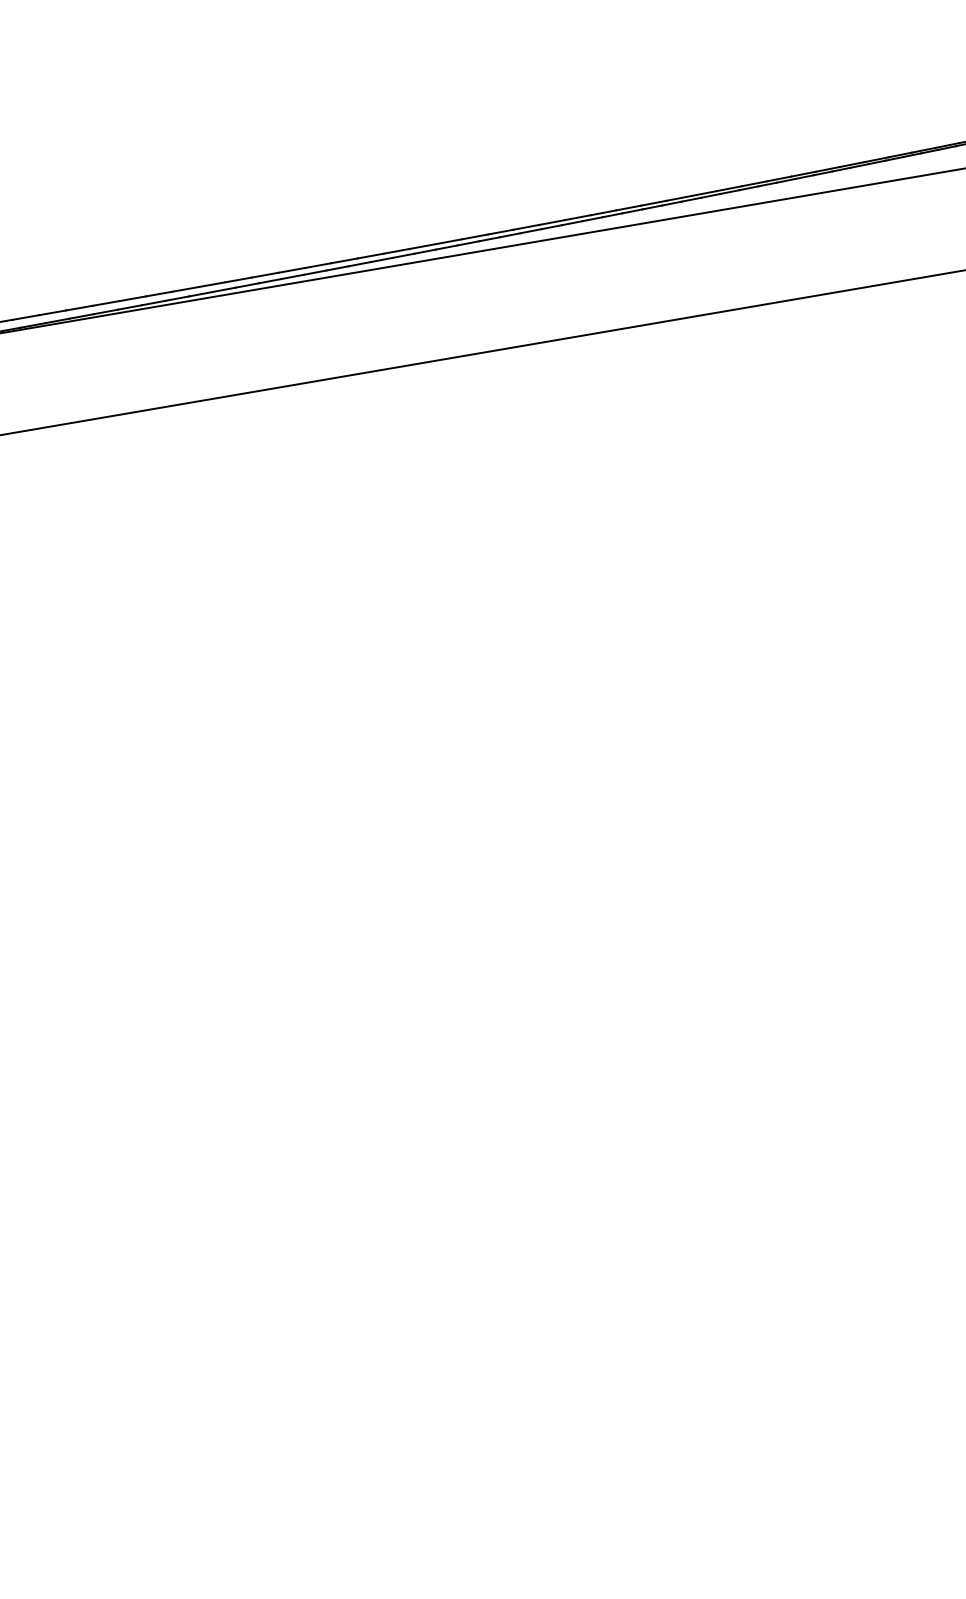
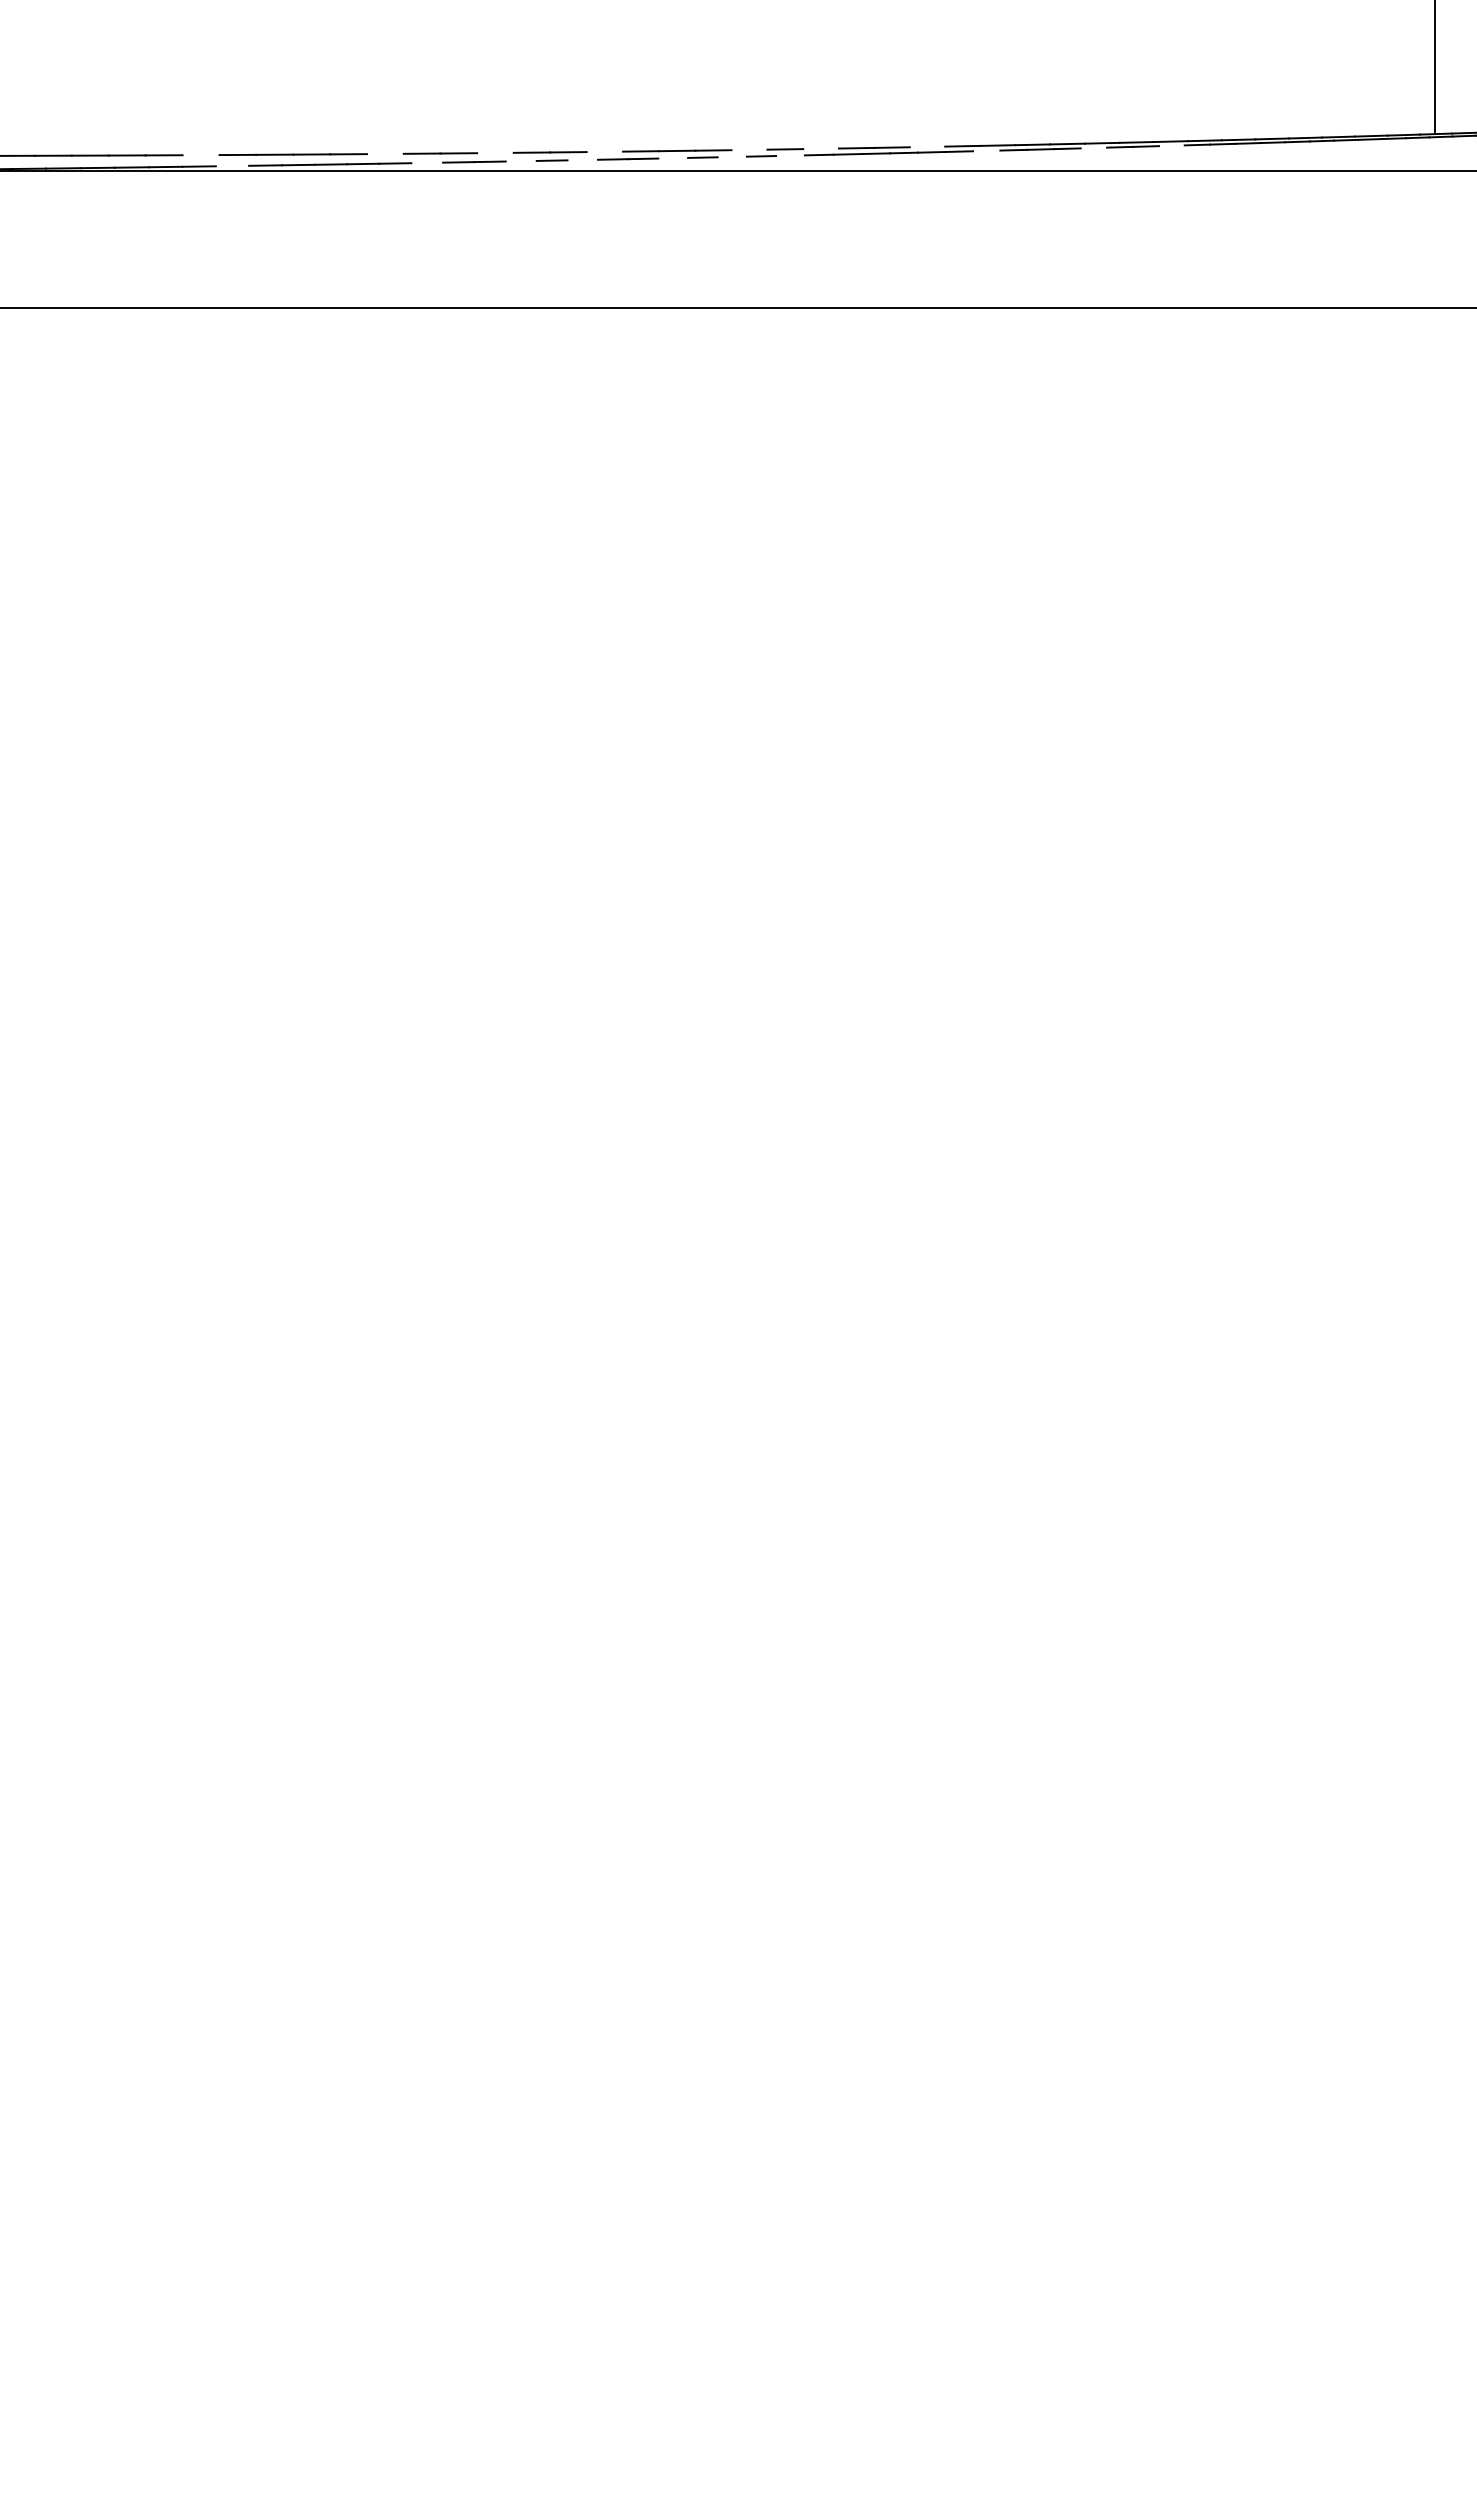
line: (804, 176) -> (1171, 145), removed
line: (748, 187) -> (1093, 147), removed
line: (671, 203) -> (986, 150), removed
line: (628, 207) -> (927, 146), removed
line: (551, 222) -> (820, 148), removed
line: (500, 231) -> (749, 149), removed
line: (531, 231) -> (790, 155), removed
line: (488, 239) -> (731, 156), removed
line: (446, 246) -> (673, 157), removed
line: (396, 251) -> (604, 151), removed
line: (381, 259) -> (582, 159), removed
line: (317, 265) -> (495, 152), removed
line: (336, 267) -> (520, 160), removed
line: (238, 279) -> (385, 153), removed
line: (270, 280) -> (427, 162), removed
line: (105, 303) -> (200, 155), removed
line: (129, 307) -> (232, 165), removed

